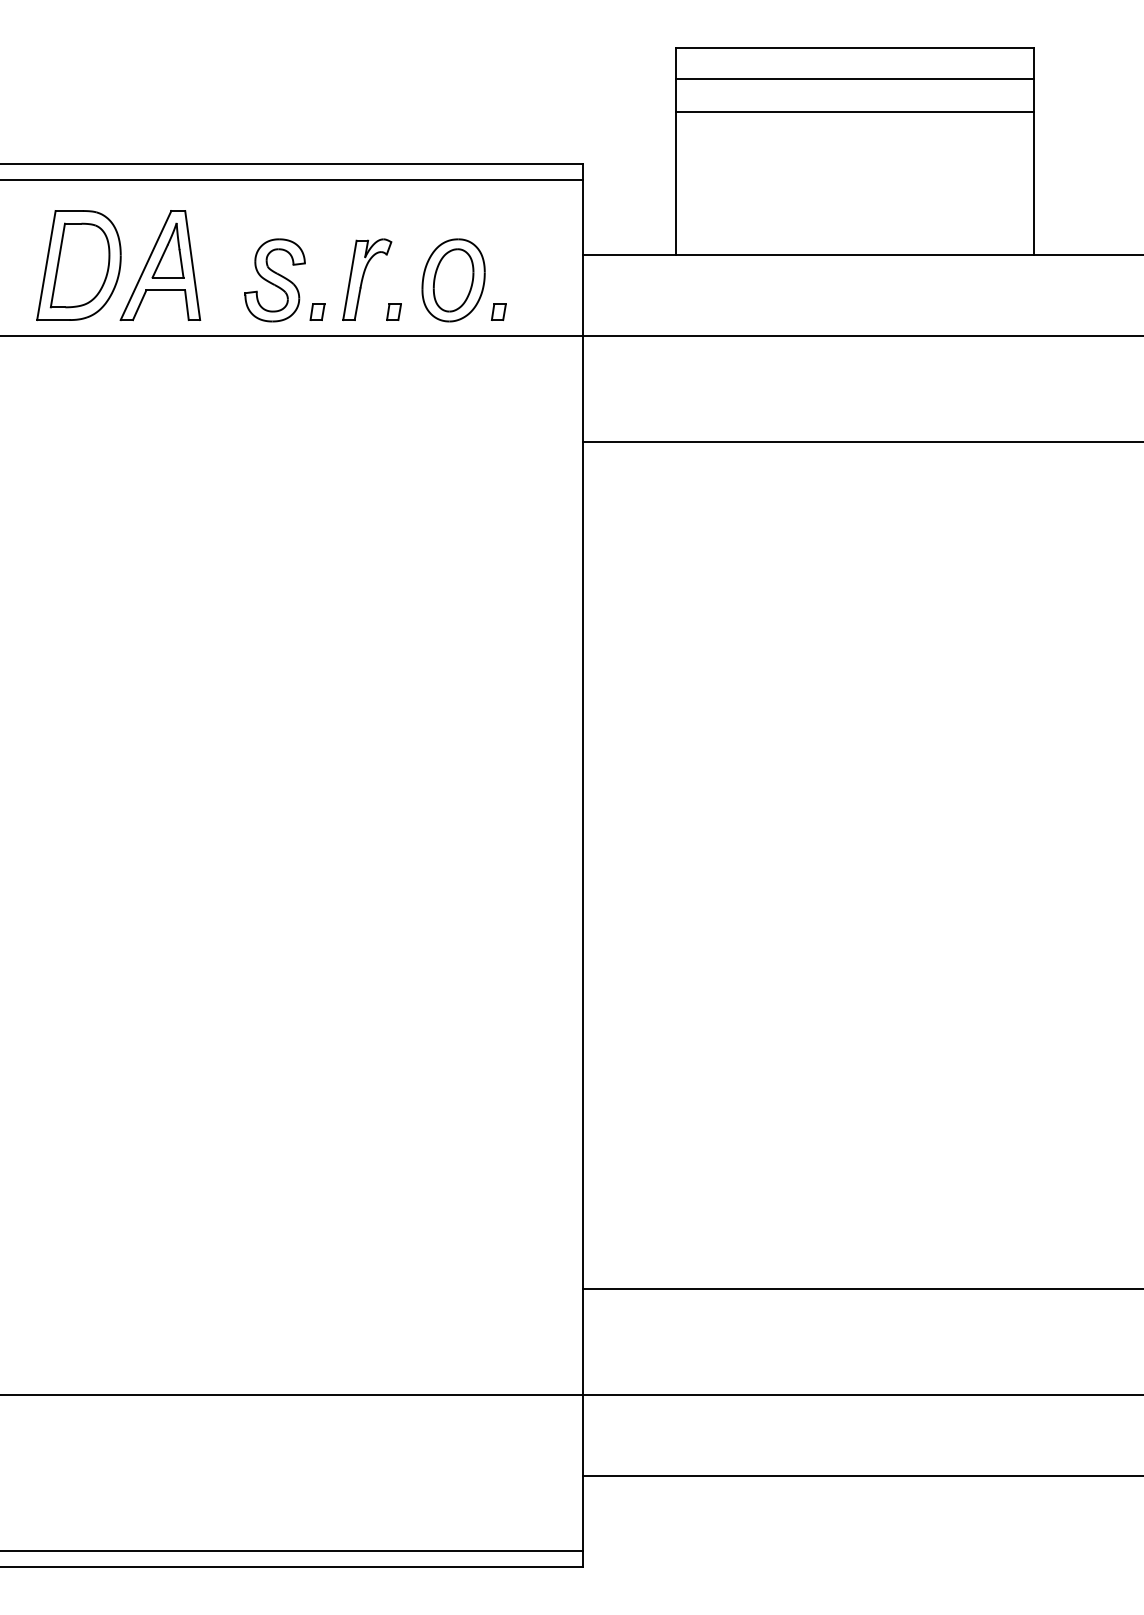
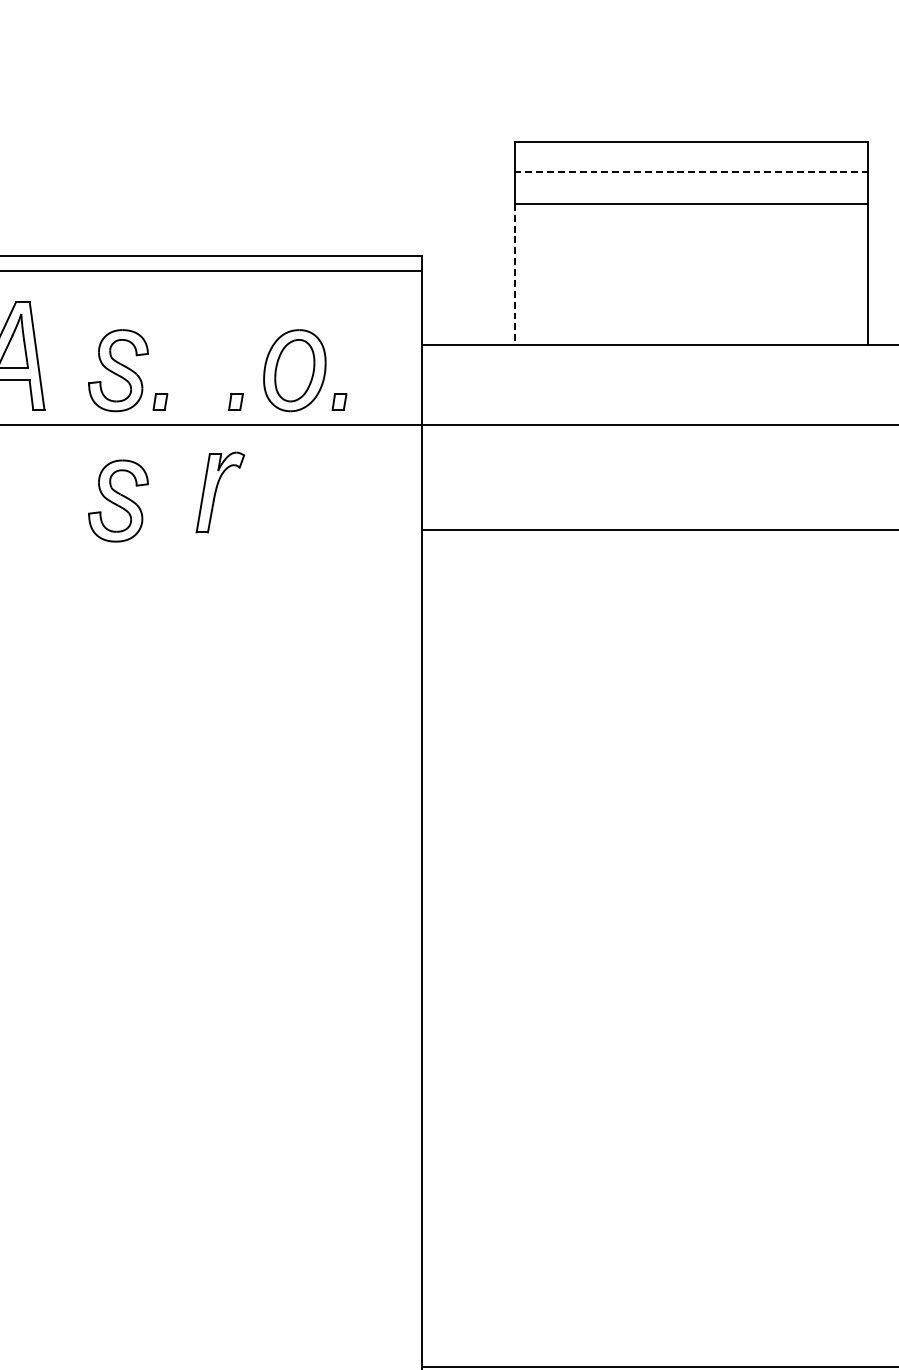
line: (855, 79) -> (691, 172), solid -> dashed
line: (676, 183) -> (514, 274), solid -> dashed
part: (367, 279) -> (220, 492), moved
part: (274, 412) -> (117, 501), added

